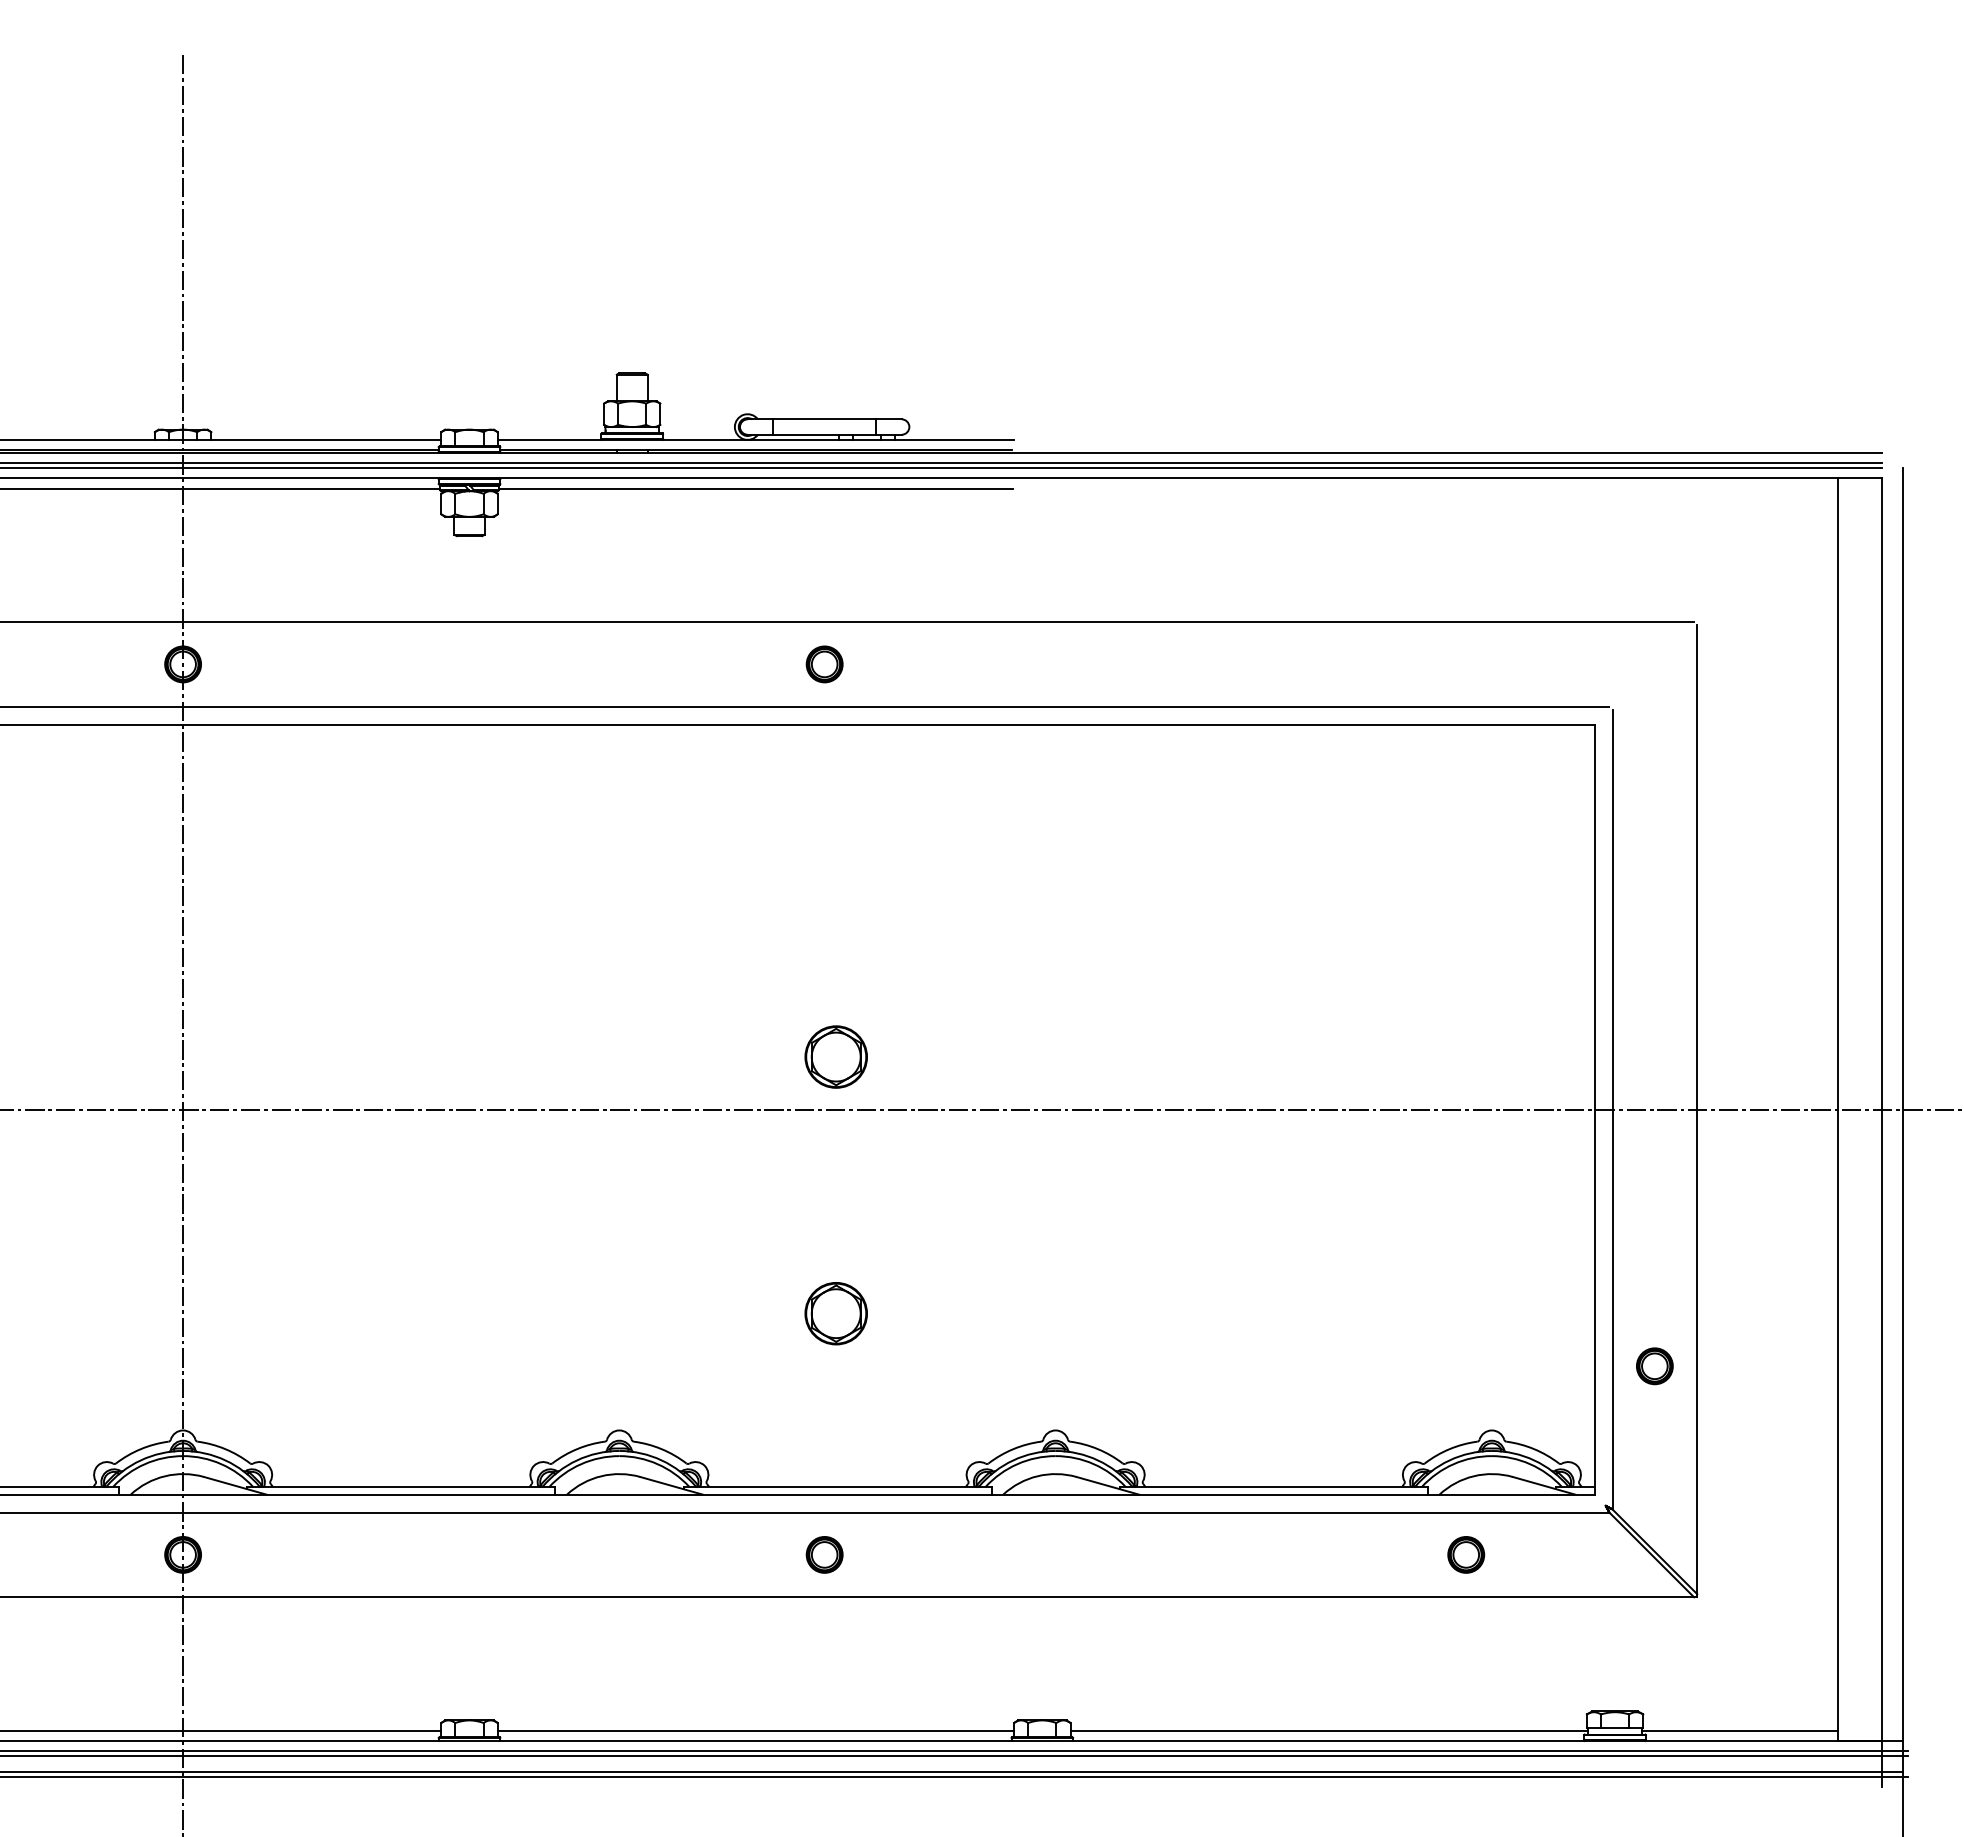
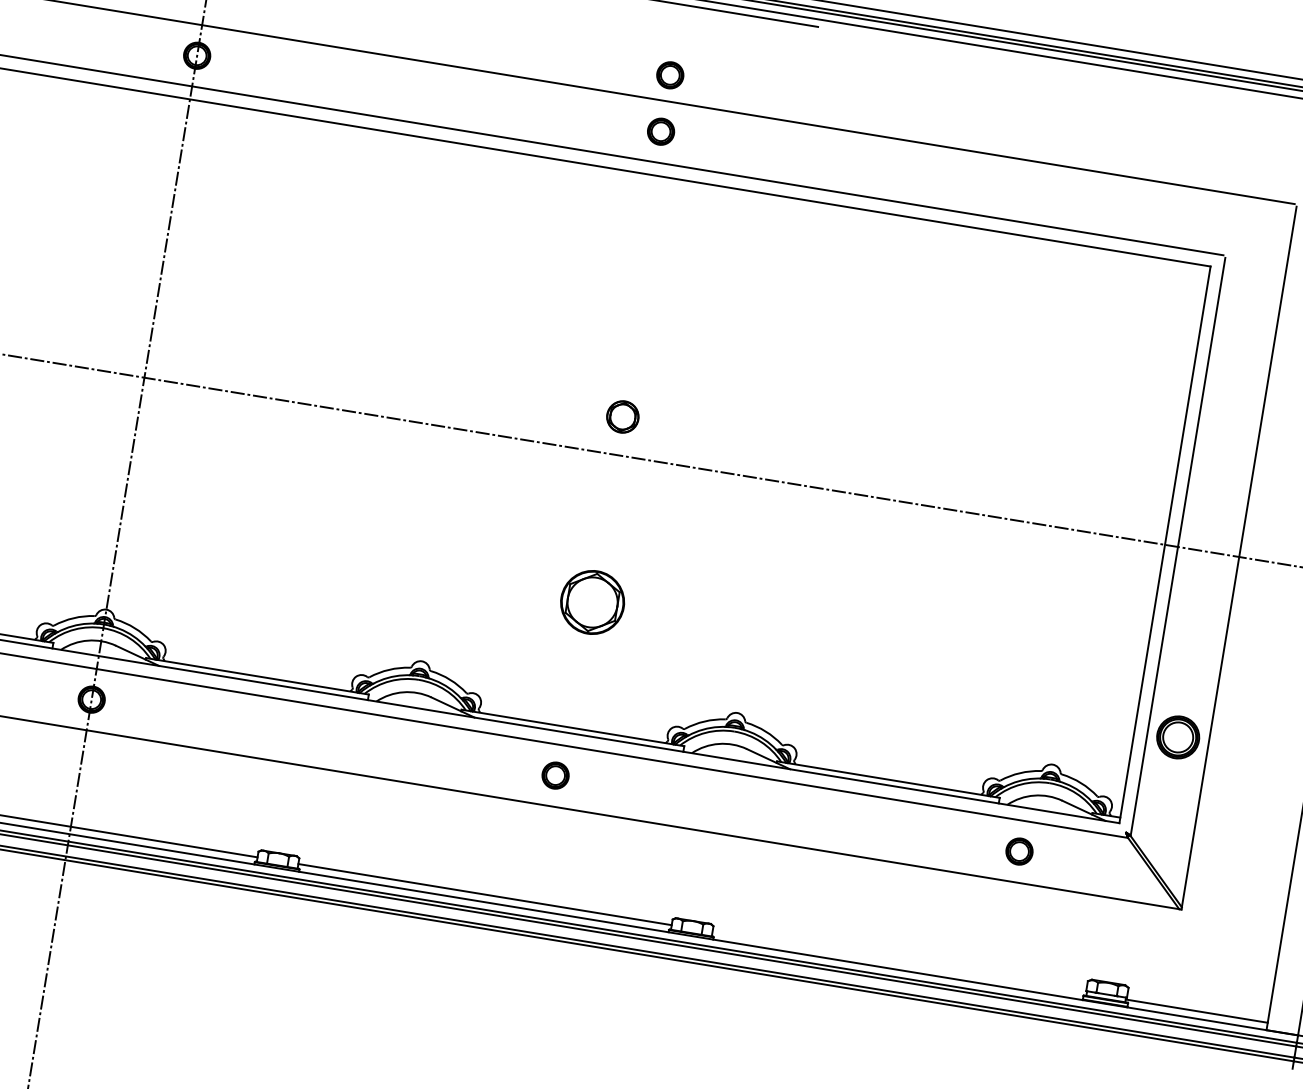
part: (824, 586) -> (670, 75), added
part: (835, 1056) -> (622, 416), size x0.7
part: (835, 1313) -> (592, 602), size x1.4
part: (1654, 1366) -> (1177, 737), size x1.6
line: (1329, 1730) -> (899, 962), removed

